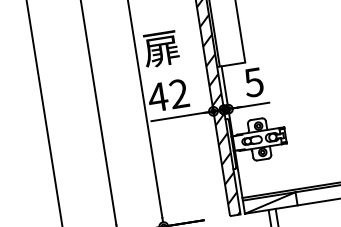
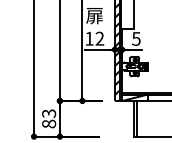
text: (157, 96) -> (89, 38), 42 -> 12

